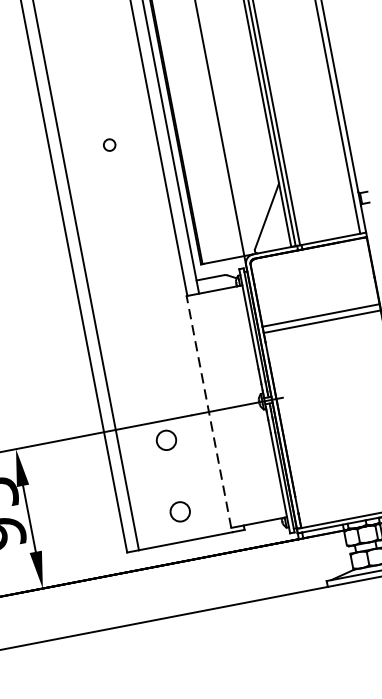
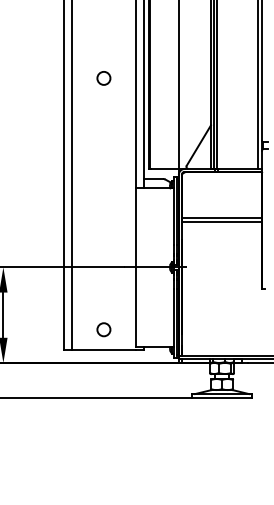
circle: (109, 145) -> (103, 78), size x1.67
line: (208, 410) -> (135, 266), dashed -> solid
circle: (165, 440) -> (103, 280), removed

